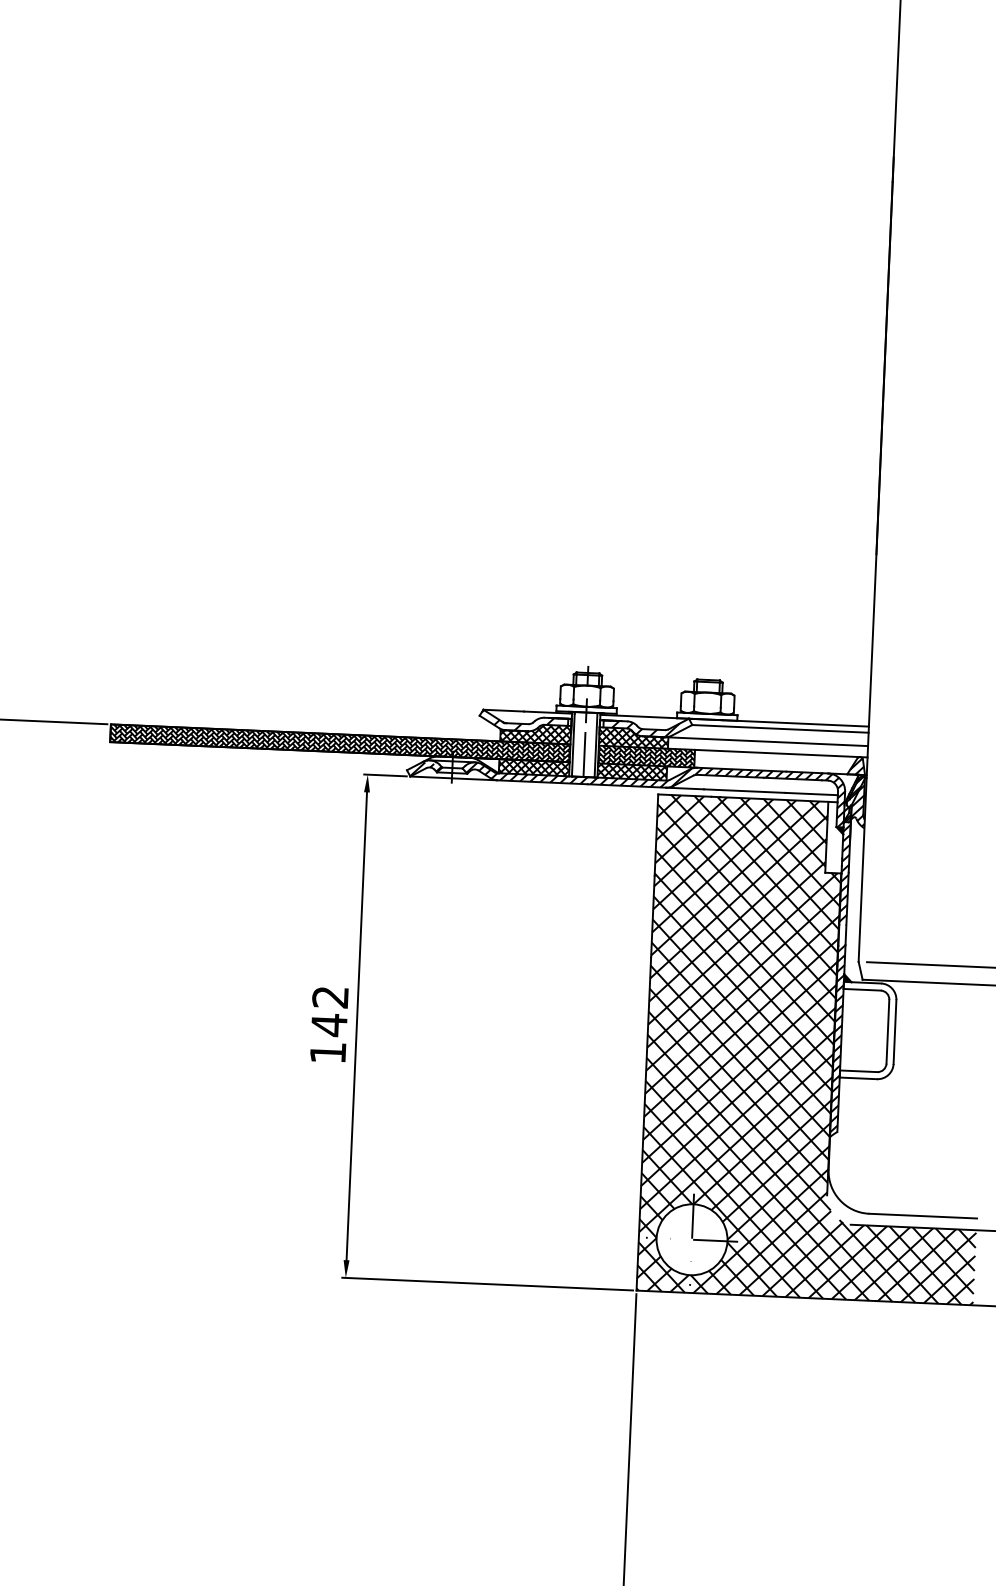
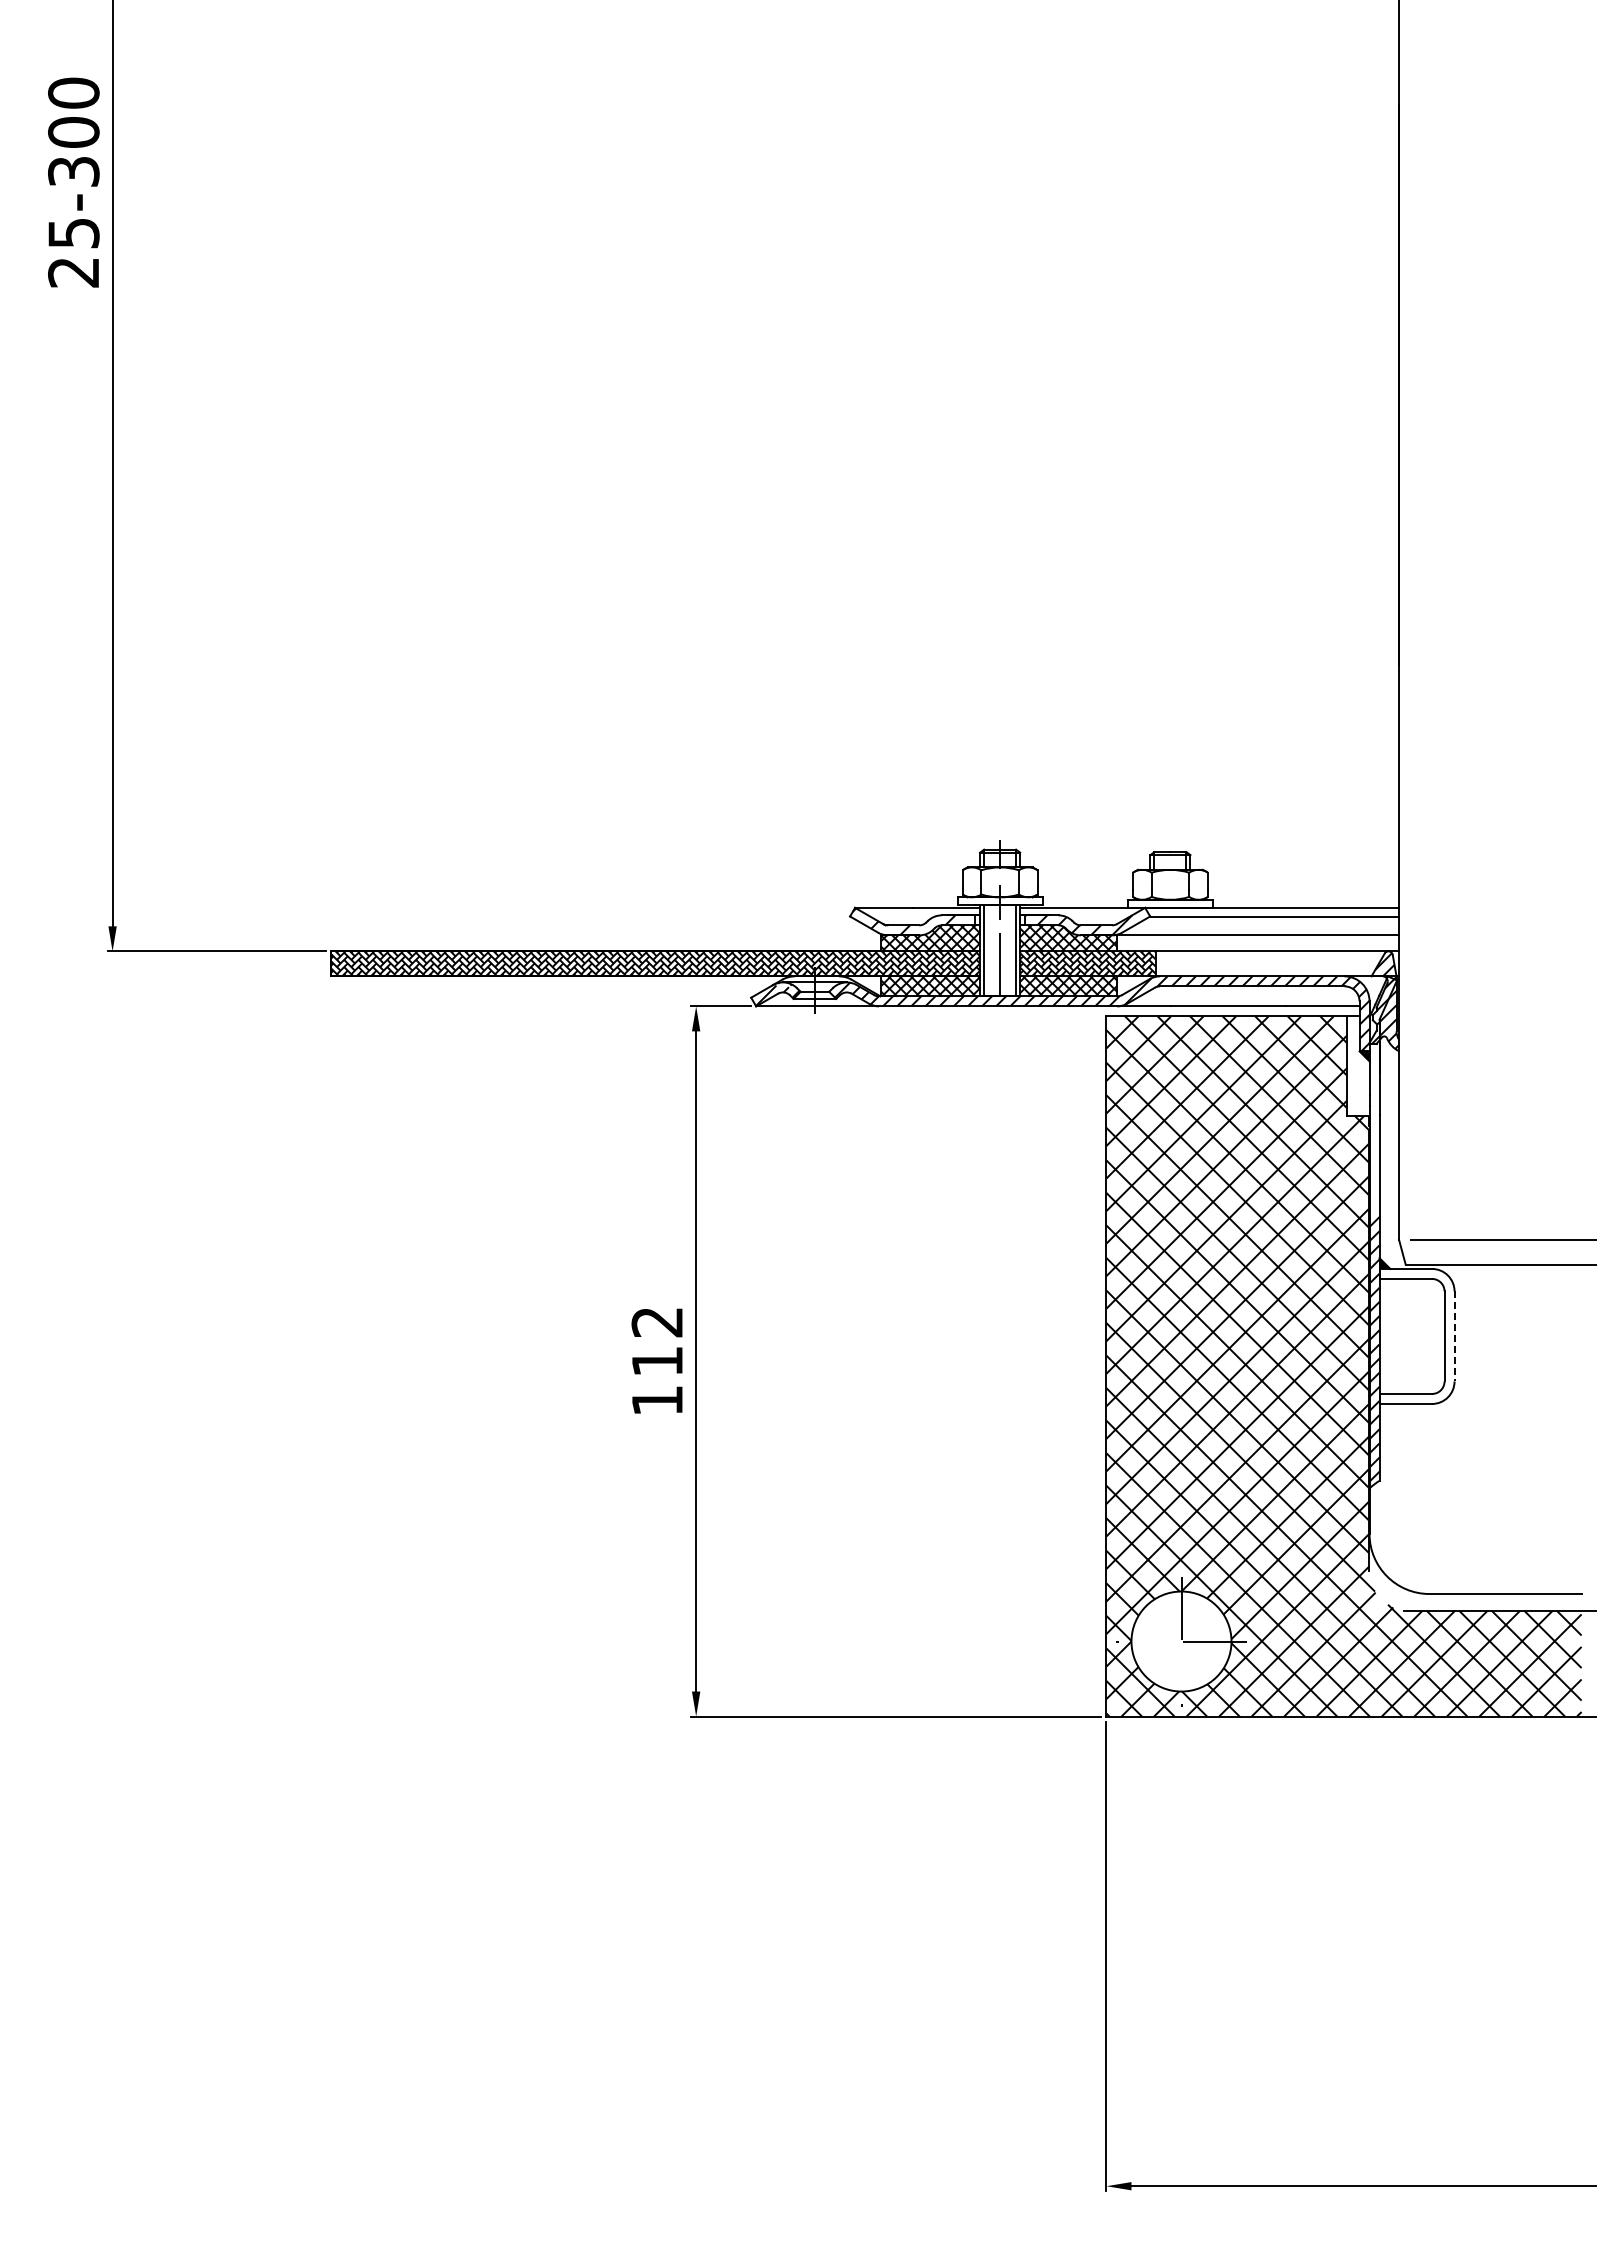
hatch: (850, 850) -> (1380, 1083), removed
text: (329, 1025) -> (657, 1361), 142 -> 112
line: (894, 1032) -> (1454, 1336), solid -> dashed

